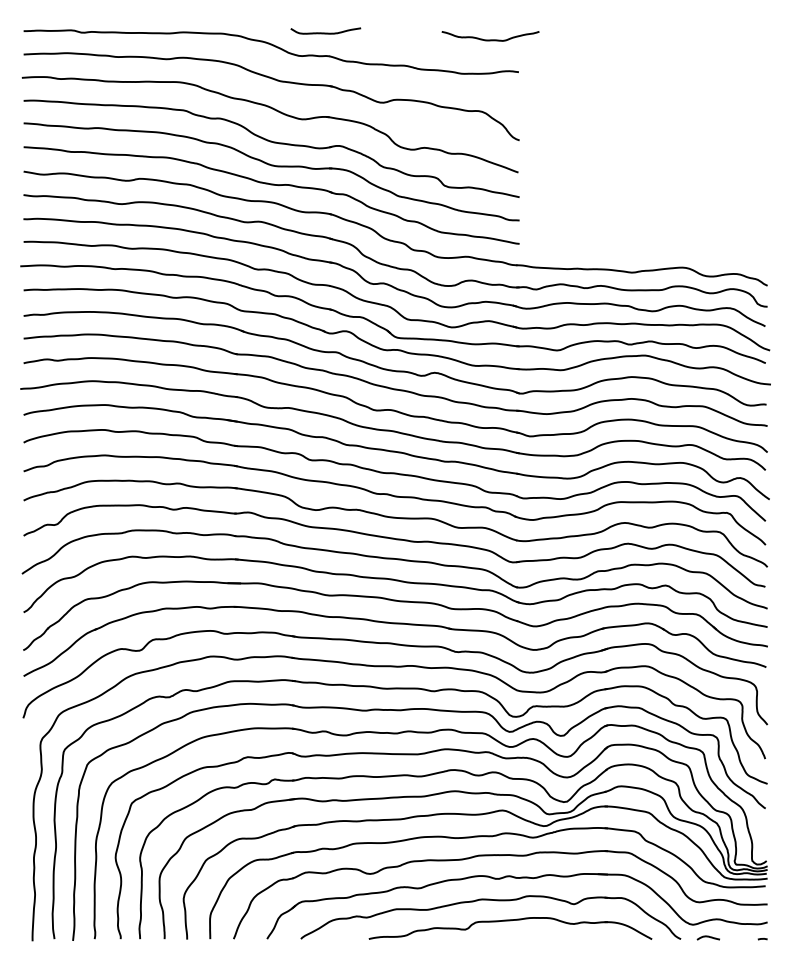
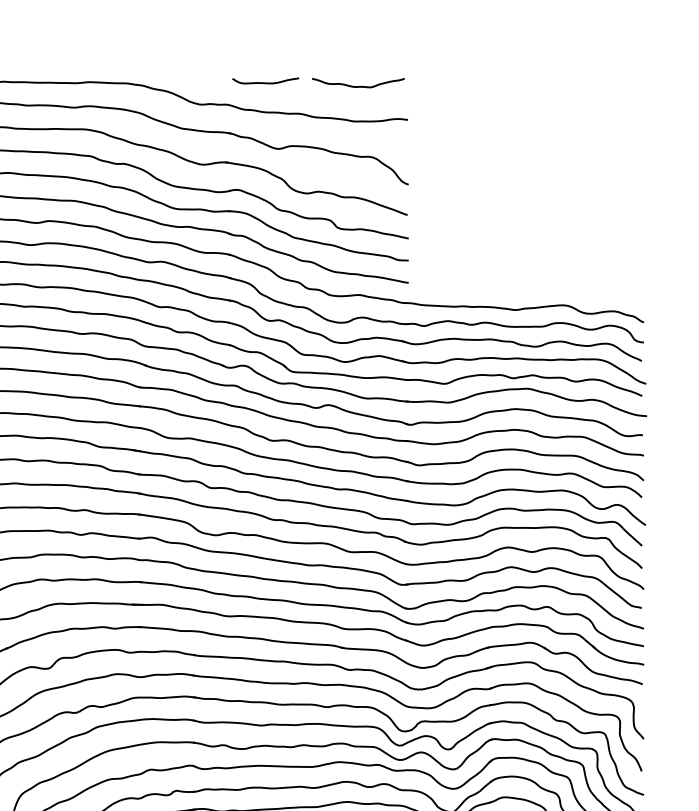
curve: (325, 32) -> (265, 82), moved
curve: (490, 39) -> (358, 86), moved

